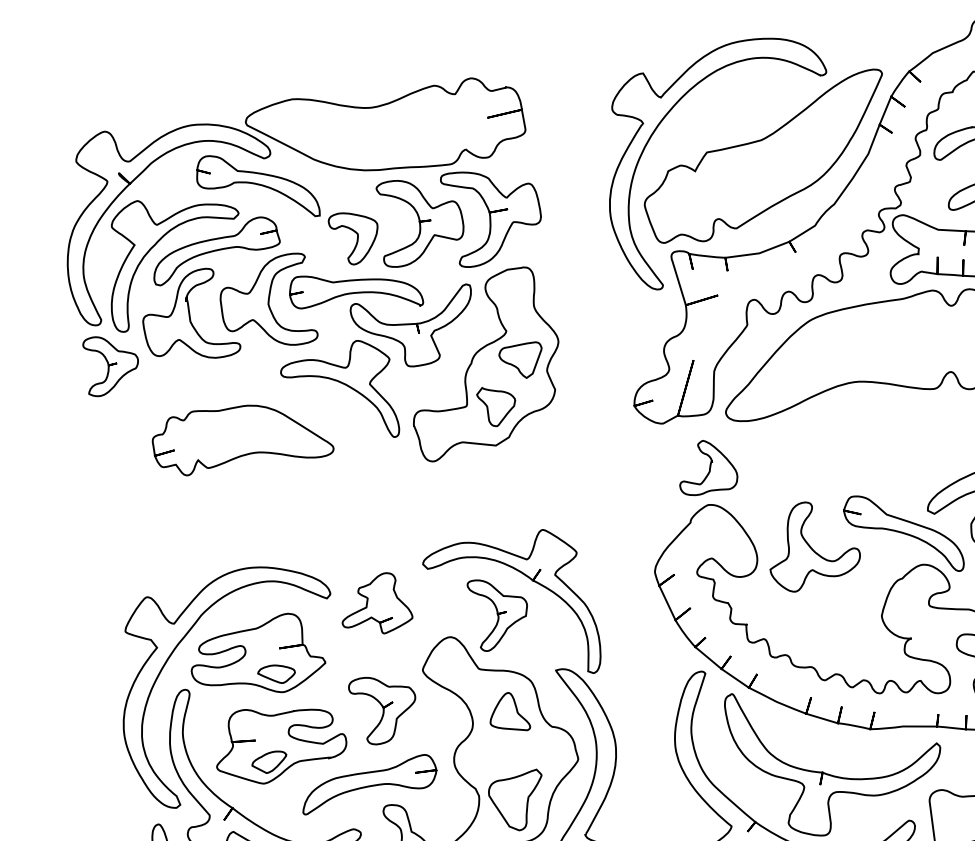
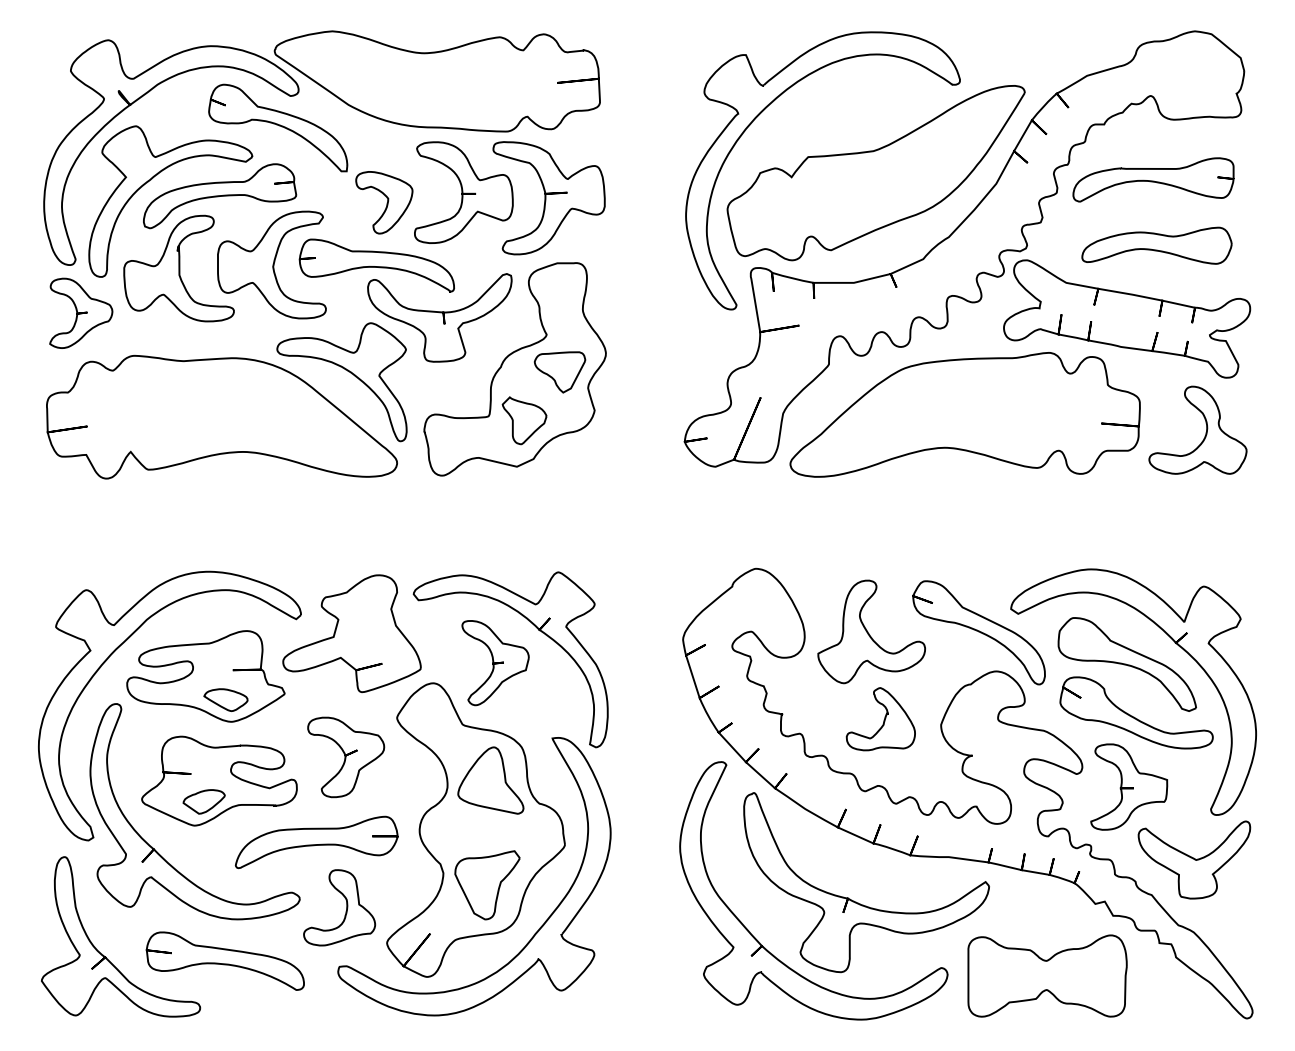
part: (241, 436) -> (221, 417), size x1.67
part: (706, 467) -> (880, 719), moved
part: (375, 604) -> (351, 633), size x1.67
part: (508, 712) -> (490, 780), size x1.43

